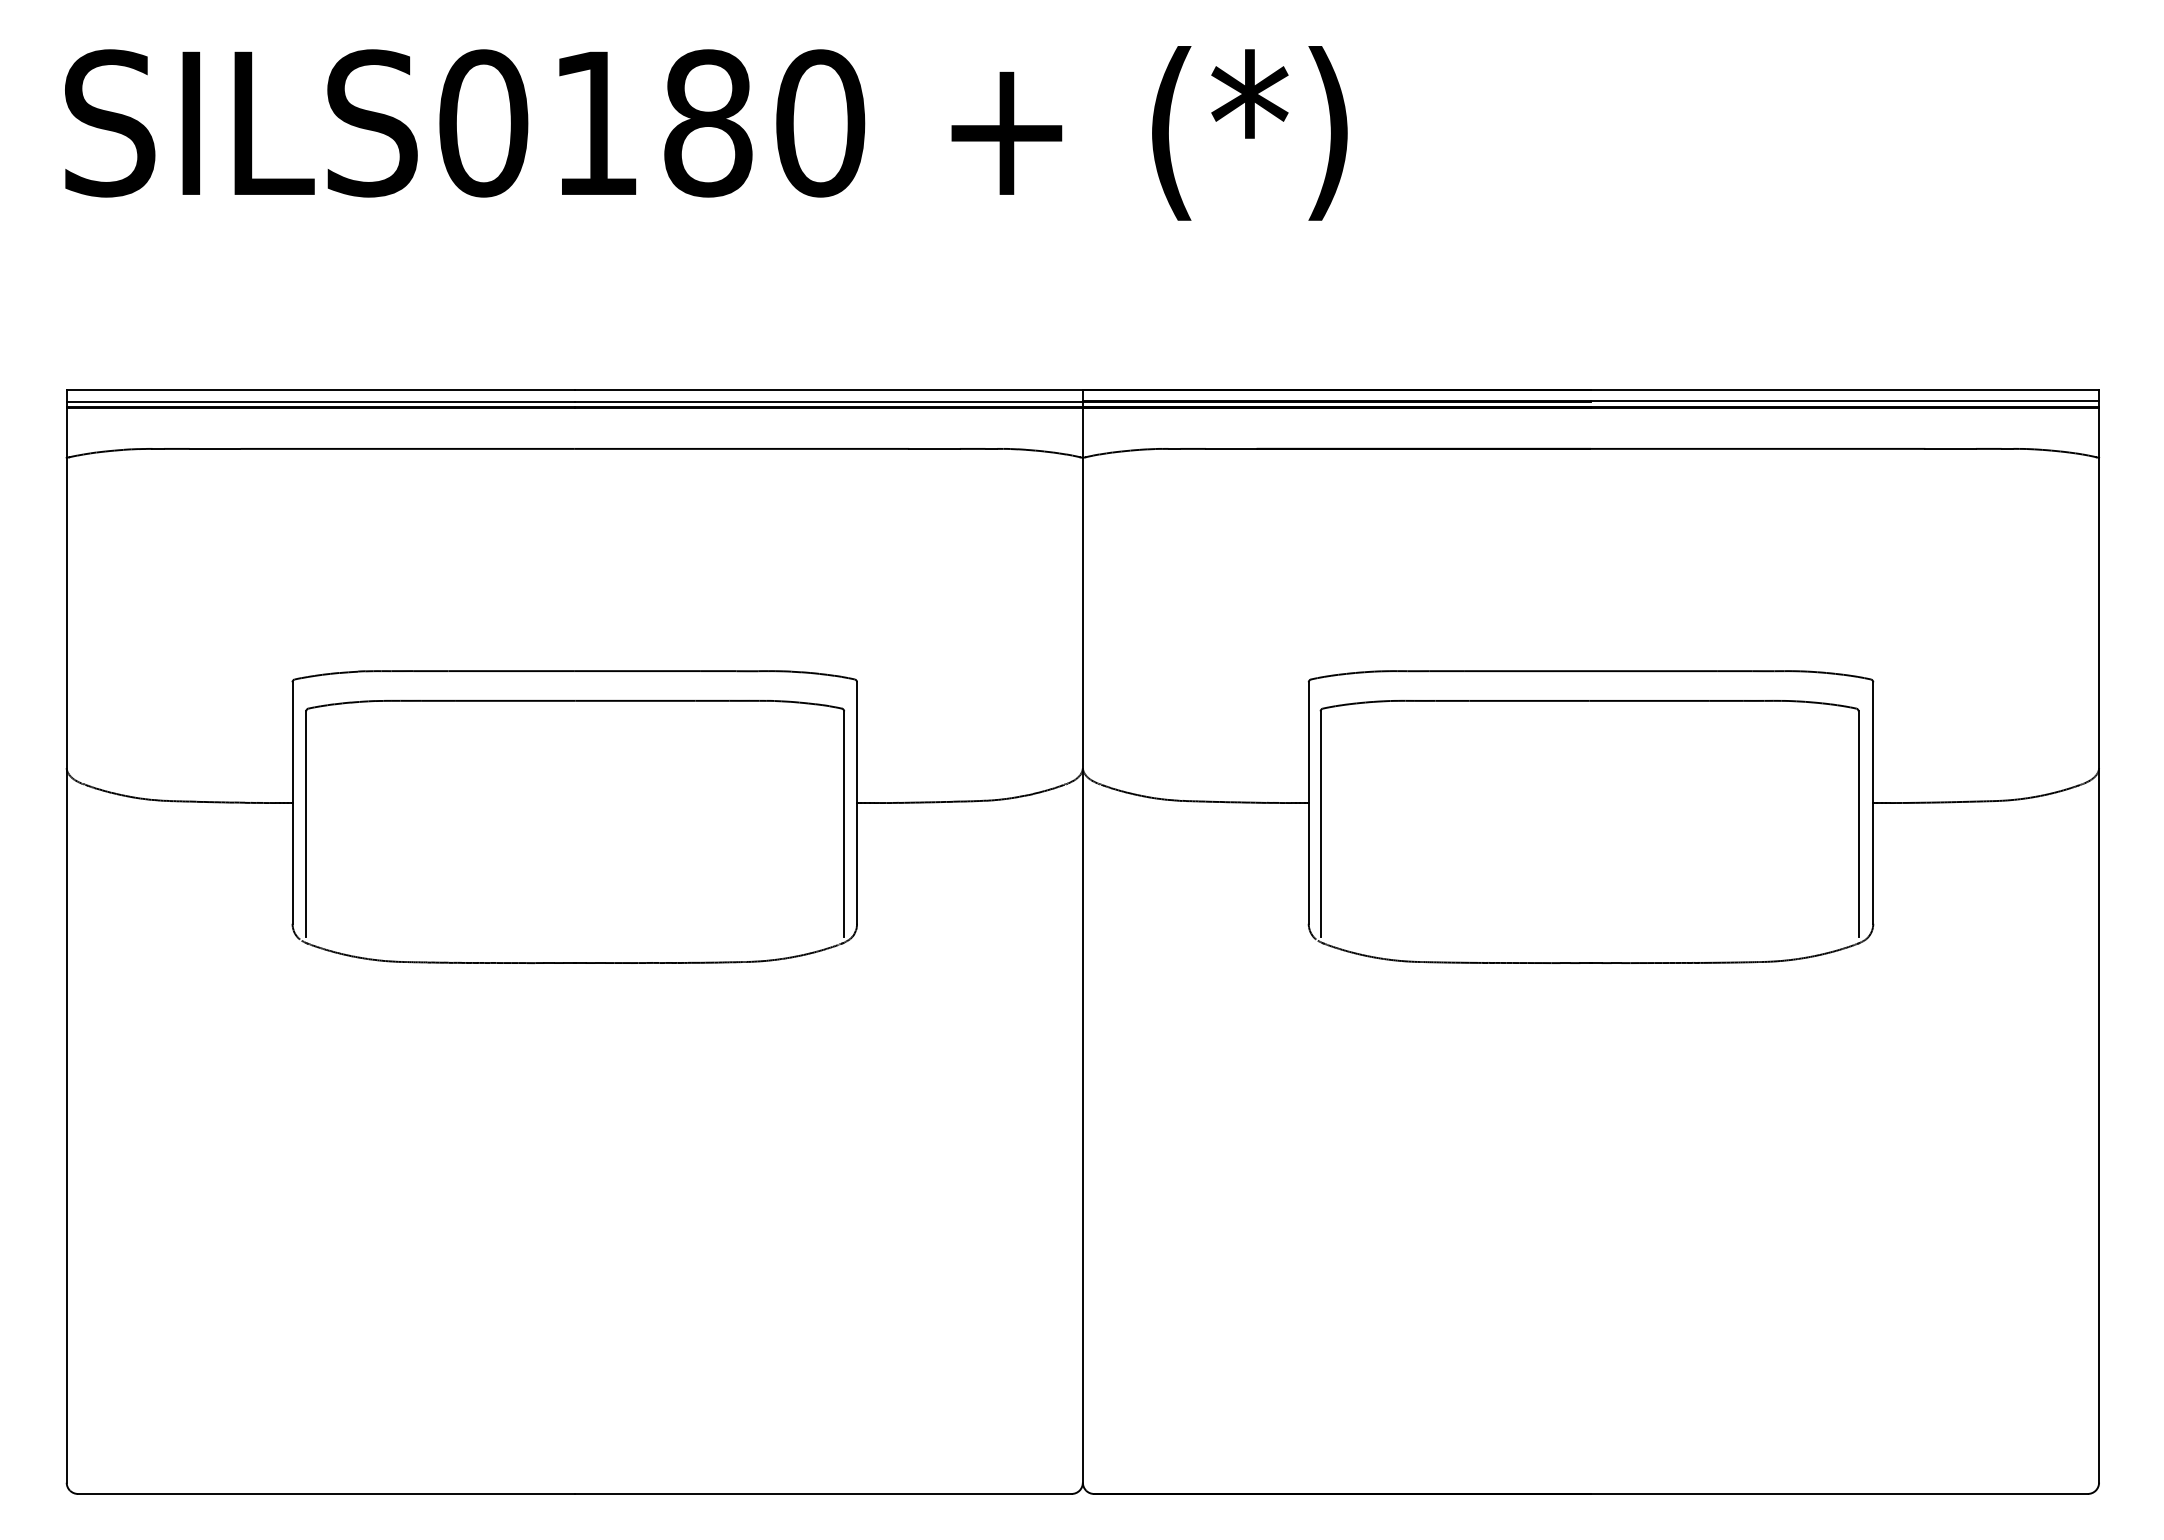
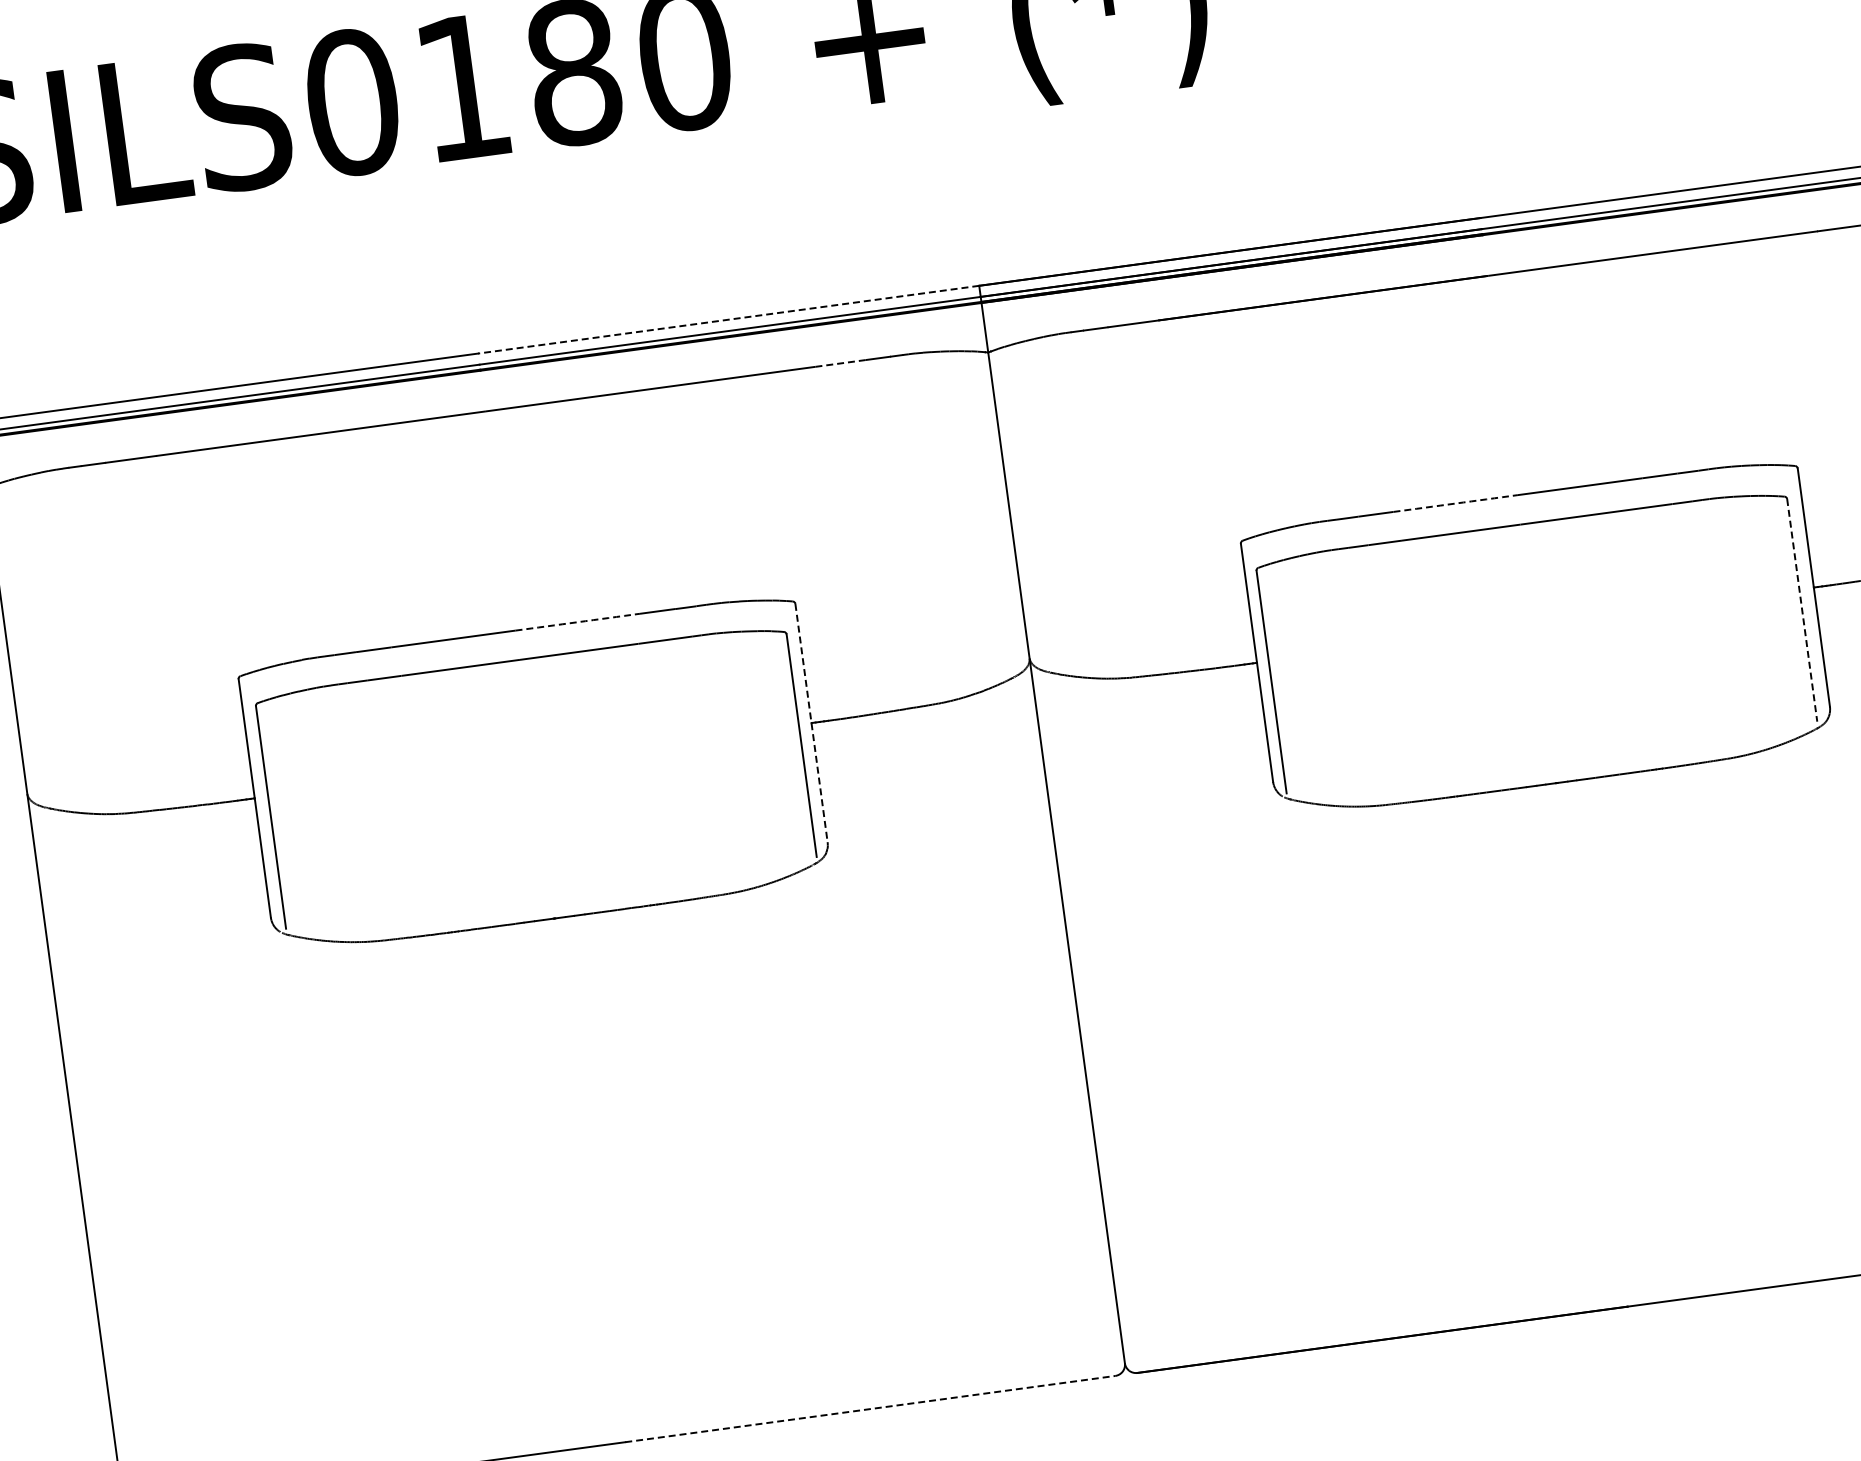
line: (828, 390) -> (728, 319), solid -> dashed
line: (934, 448) -> (840, 363), solid -> dashed
arc: (637, 671) -> (577, 622), solid -> dashed
arc: (1527, 671) -> (1455, 503), solid -> dashed
line: (857, 803) -> (812, 723), solid -> dashed
line: (1858, 824) -> (1802, 610), solid -> dashed
line: (823, 1493) -> (870, 1408), solid -> dashed

